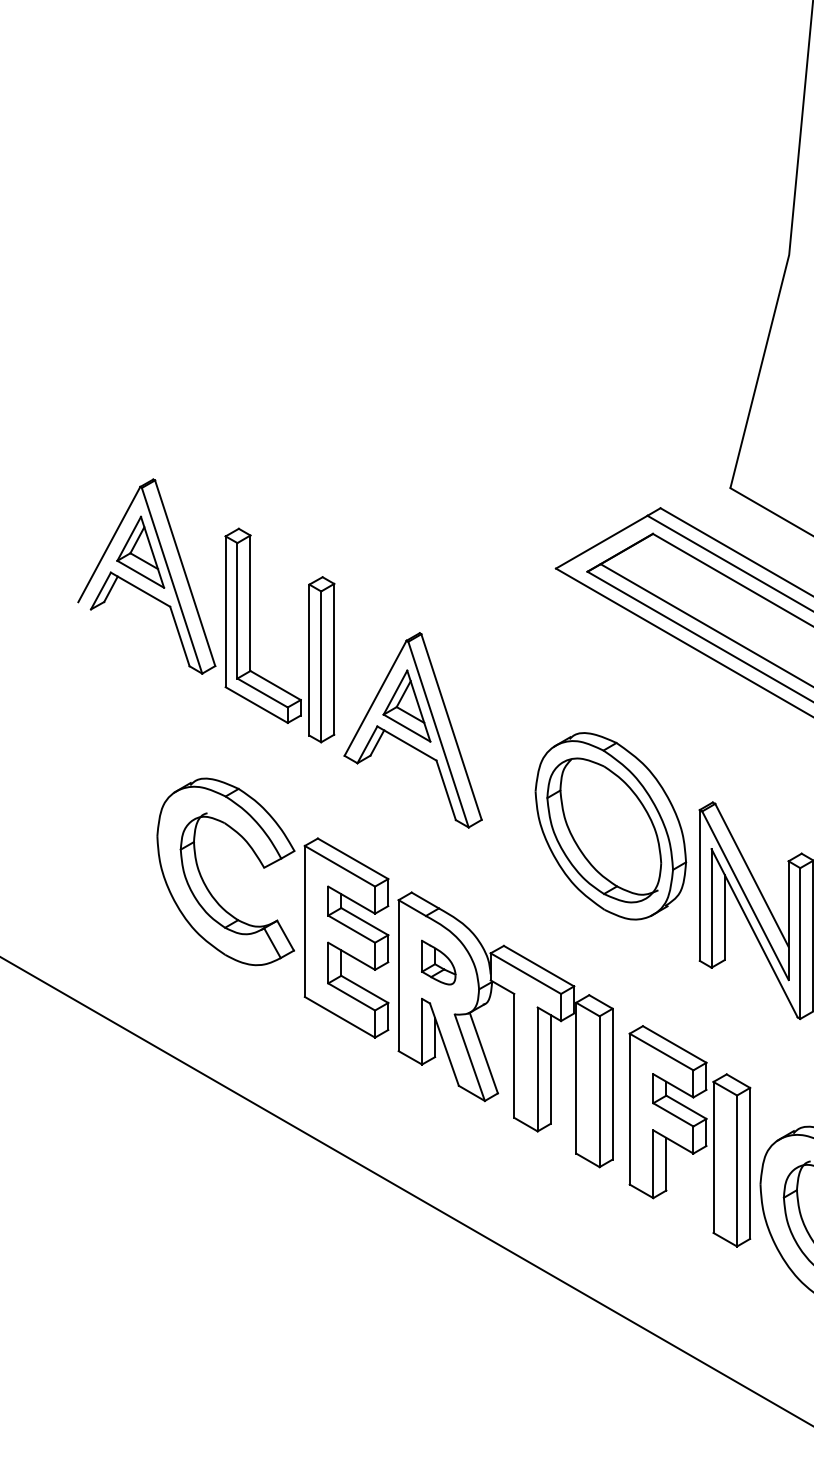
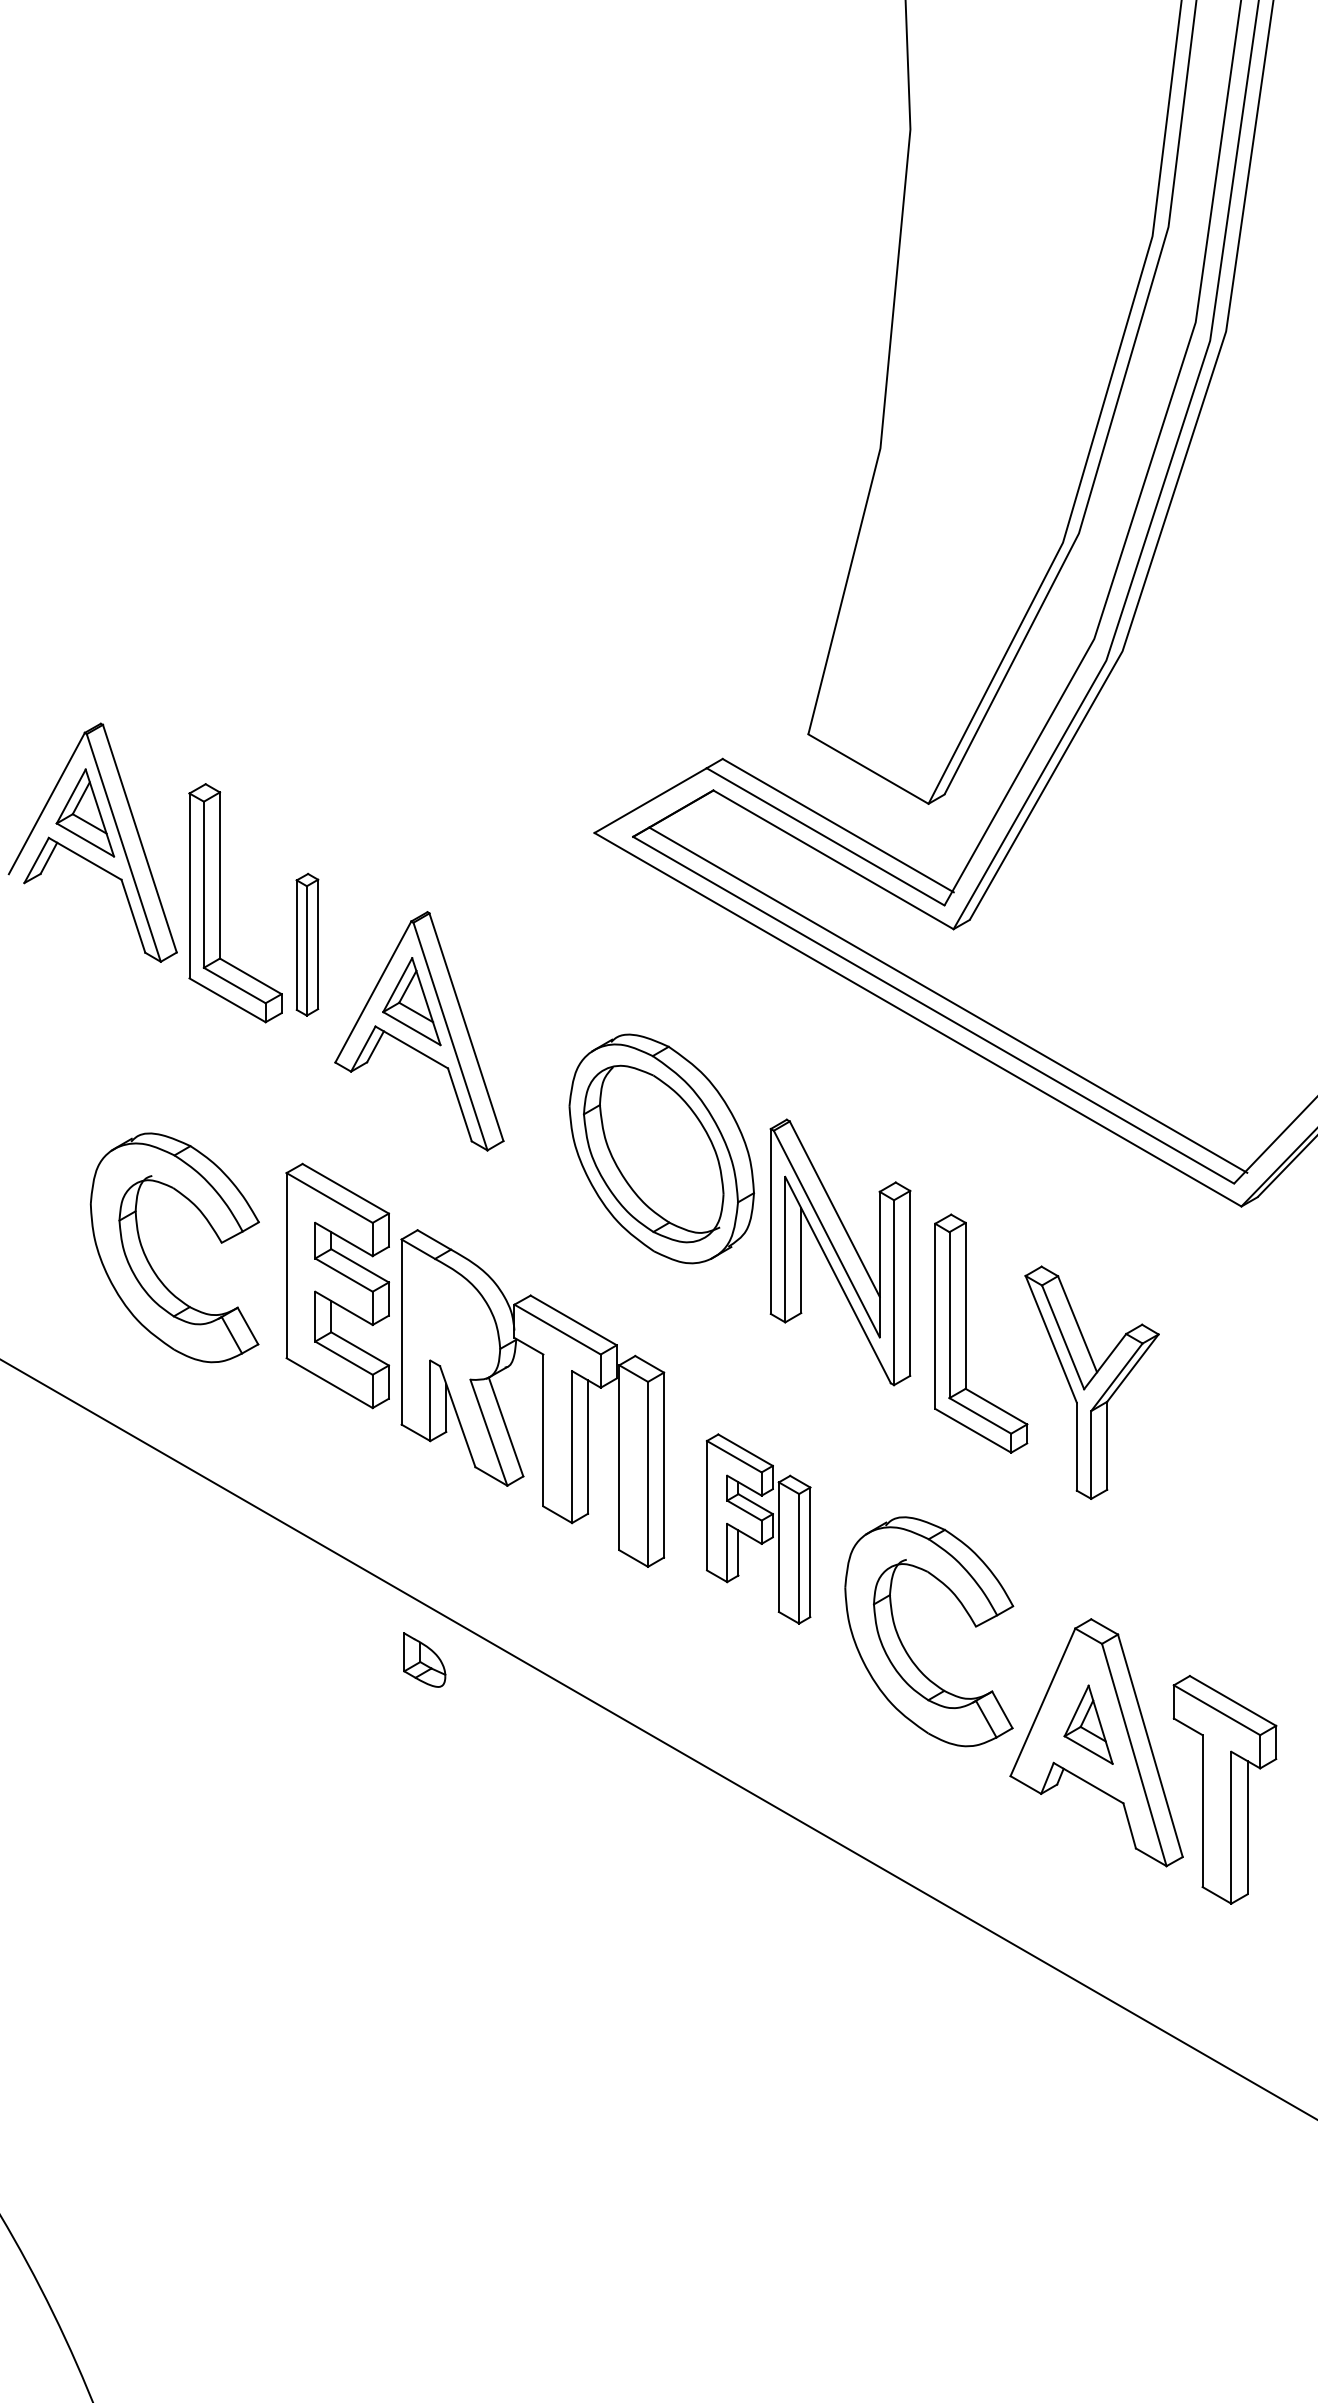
part: (321, 659) -> (307, 944), size x0.7
part: (204, 881) -> (148, 1259), moved
part: (438, 962) -> (424, 1659), moved
part: (689, 1135) -> (758, 1528), size x0.7

